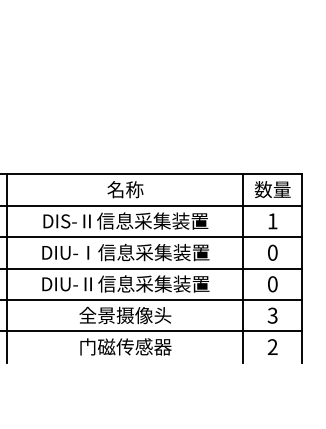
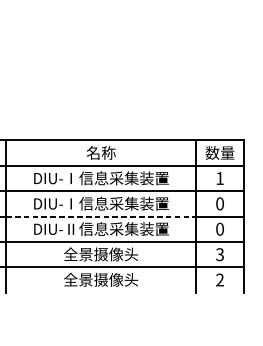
text: (125, 220) -> (101, 177), DIS-Ⅱ信息采集装置 -> DIU-Ⅰ信息采集装置
line: (125, 268) -> (101, 216), solid -> dashed
text: (125, 346) -> (101, 279), 门磁传感器 -> 全景摄像头

